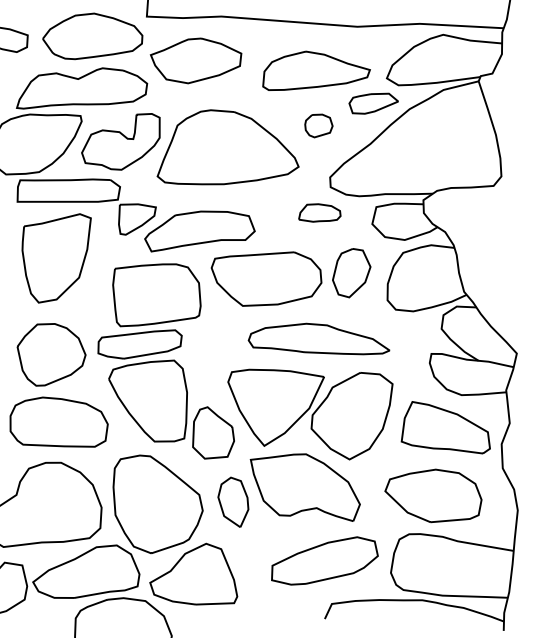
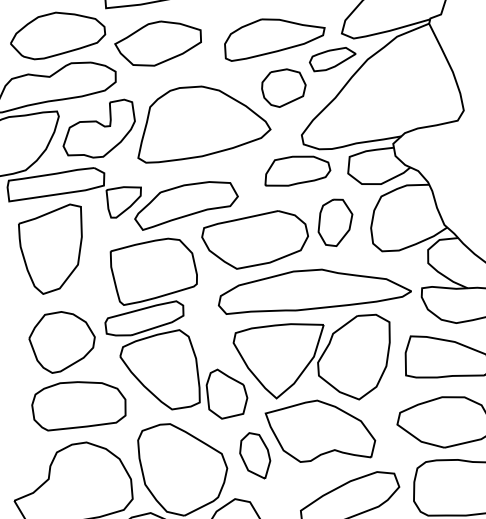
part: (318, 125) -> (283, 87), size x1.67
part: (319, 212) -> (296, 169), size x1.67
part: (318, 338) -> (313, 289), size x1.43

